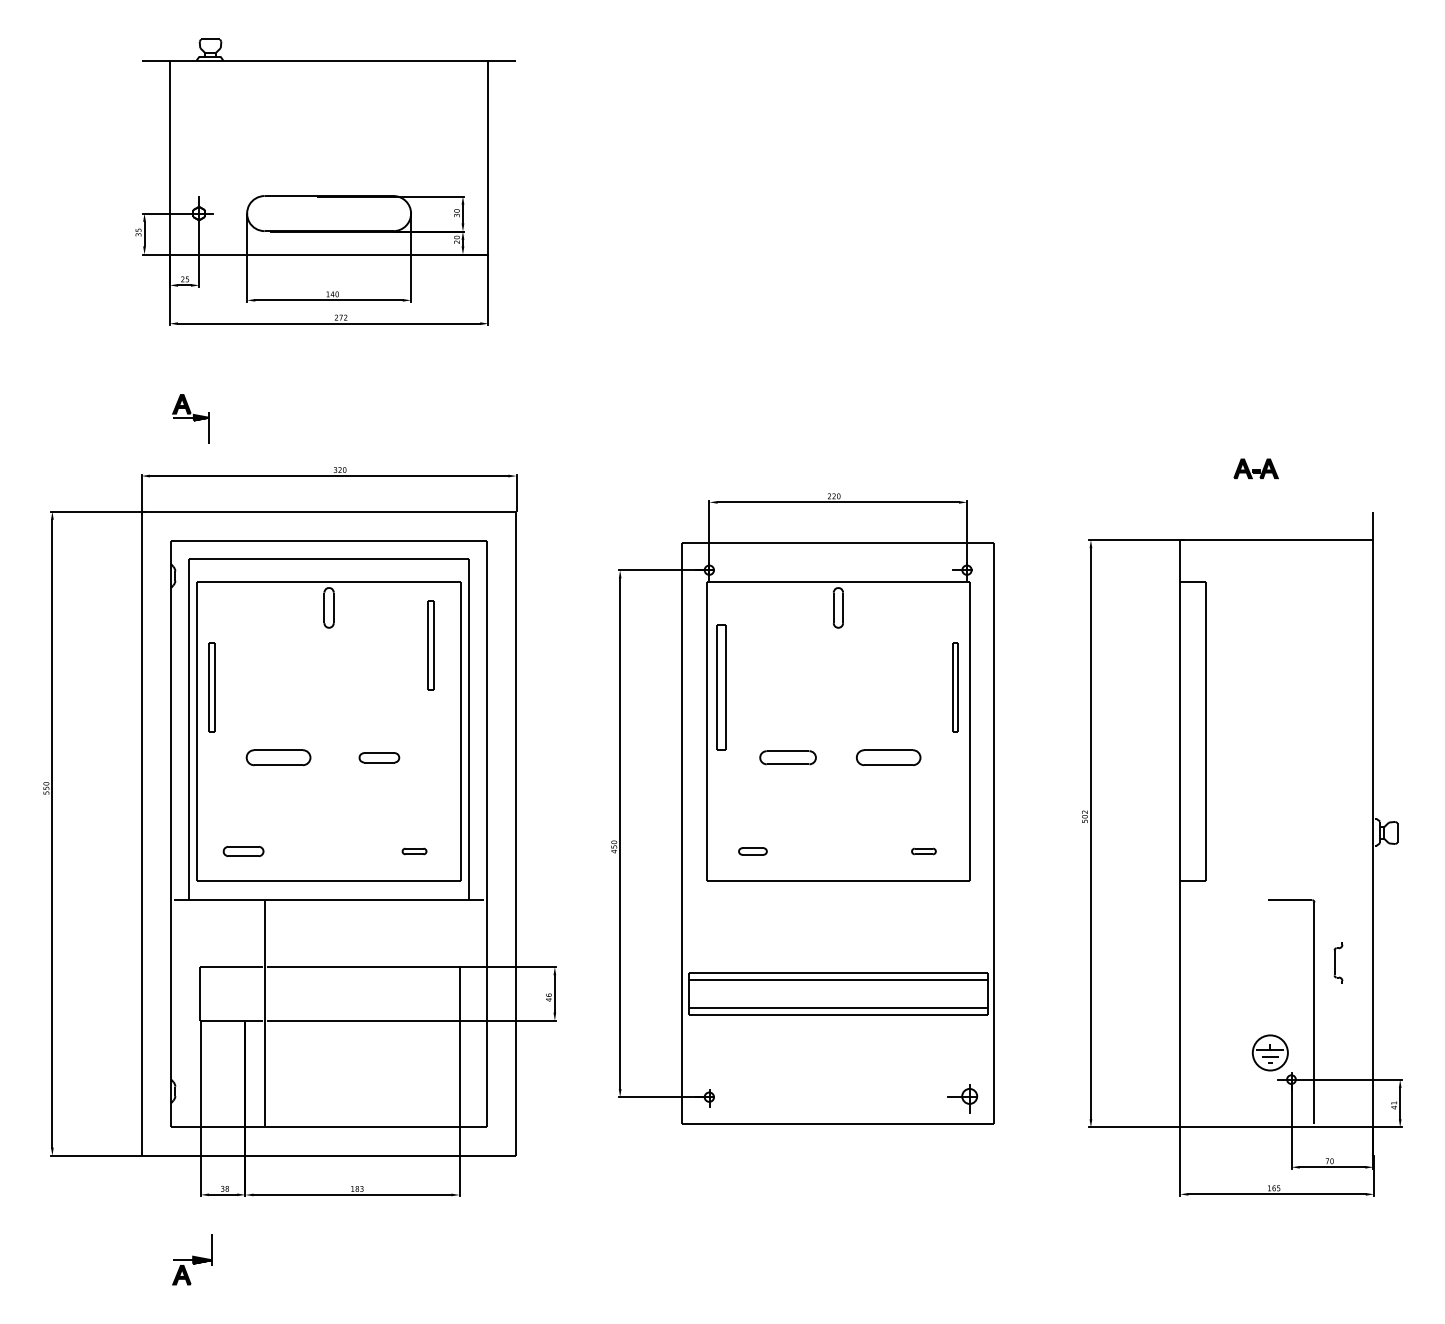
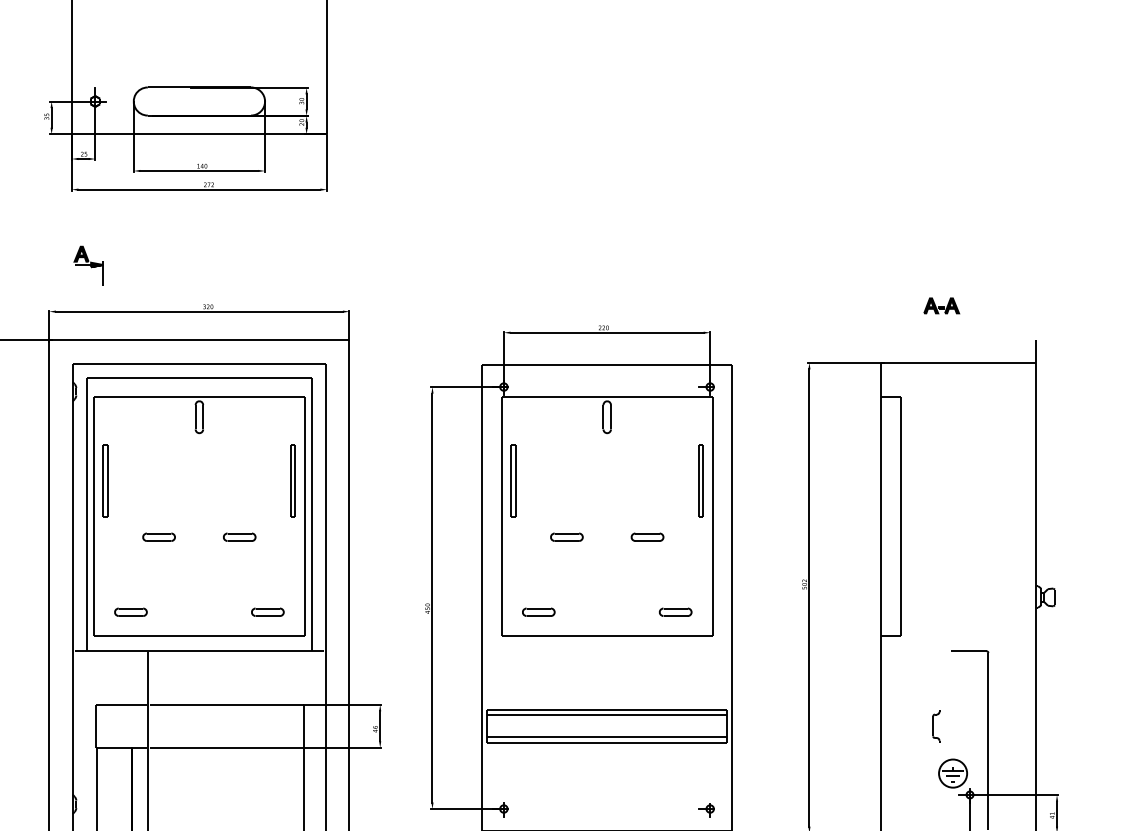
part: (430, 645) -> (292, 480), moved
part: (720, 687) -> (512, 480), size x0.71
part: (278, 757) -> (158, 537), size x0.62
part: (787, 757) -> (566, 537), size x0.71
part: (888, 757) -> (647, 537), size x0.62
part: (414, 851) -> (267, 612), size x1.67
part: (752, 851) -> (538, 612), size x1.43
part: (923, 851) -> (675, 612), size x1.67
part: (1338, 962) -> (936, 725), moved
part: (962, 1098) -> (706, 810), size x0.62

